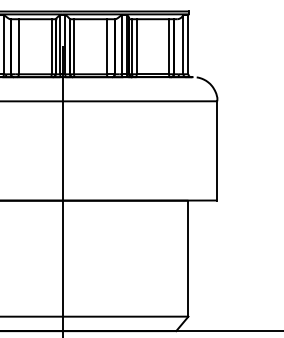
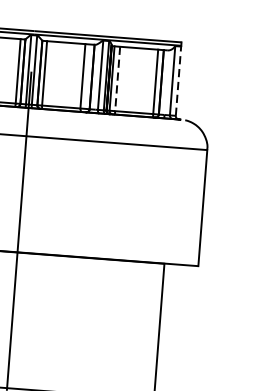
line: (188, 44) -> (178, 81), solid -> dashed
line: (136, 46) -> (117, 78), solid -> dashed

